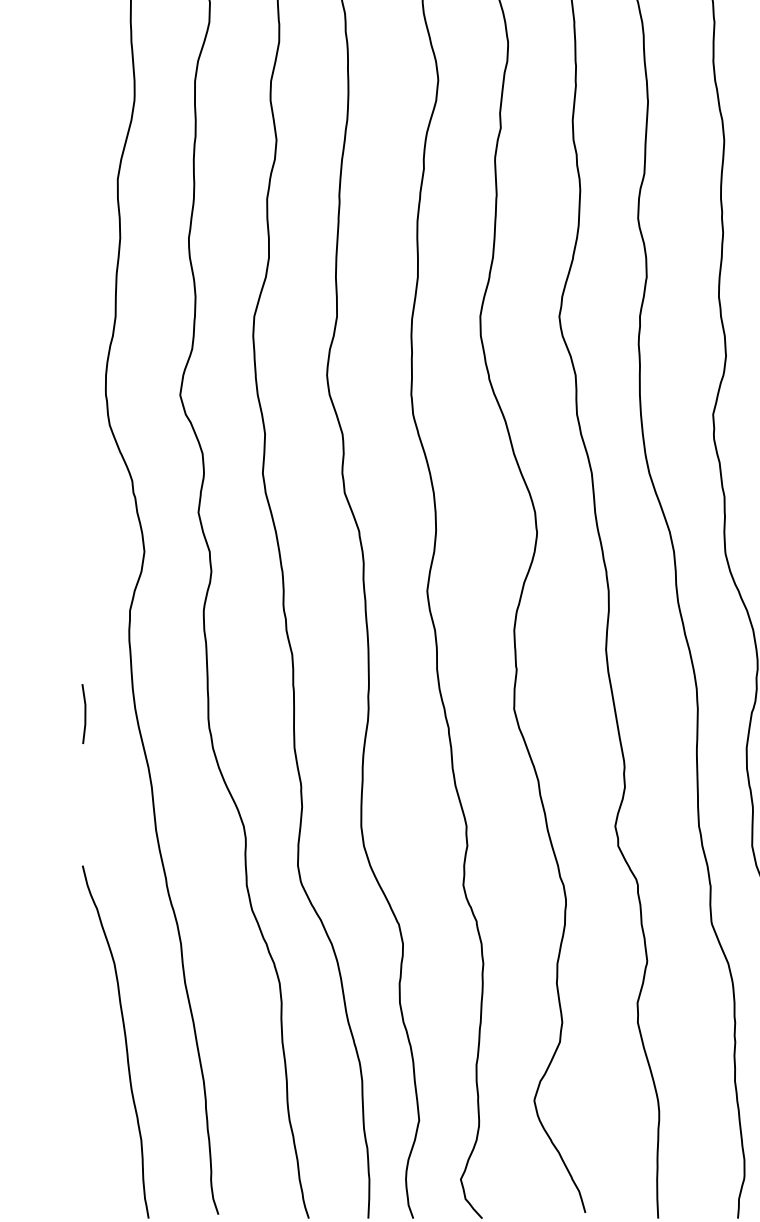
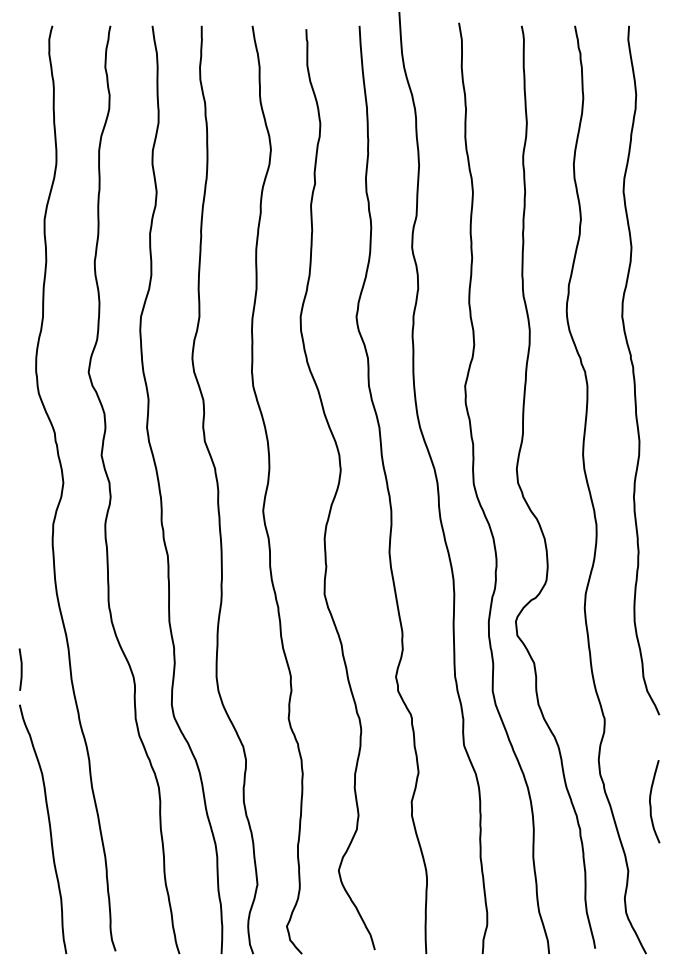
line: (83, 713) -> (20, 669), moved

